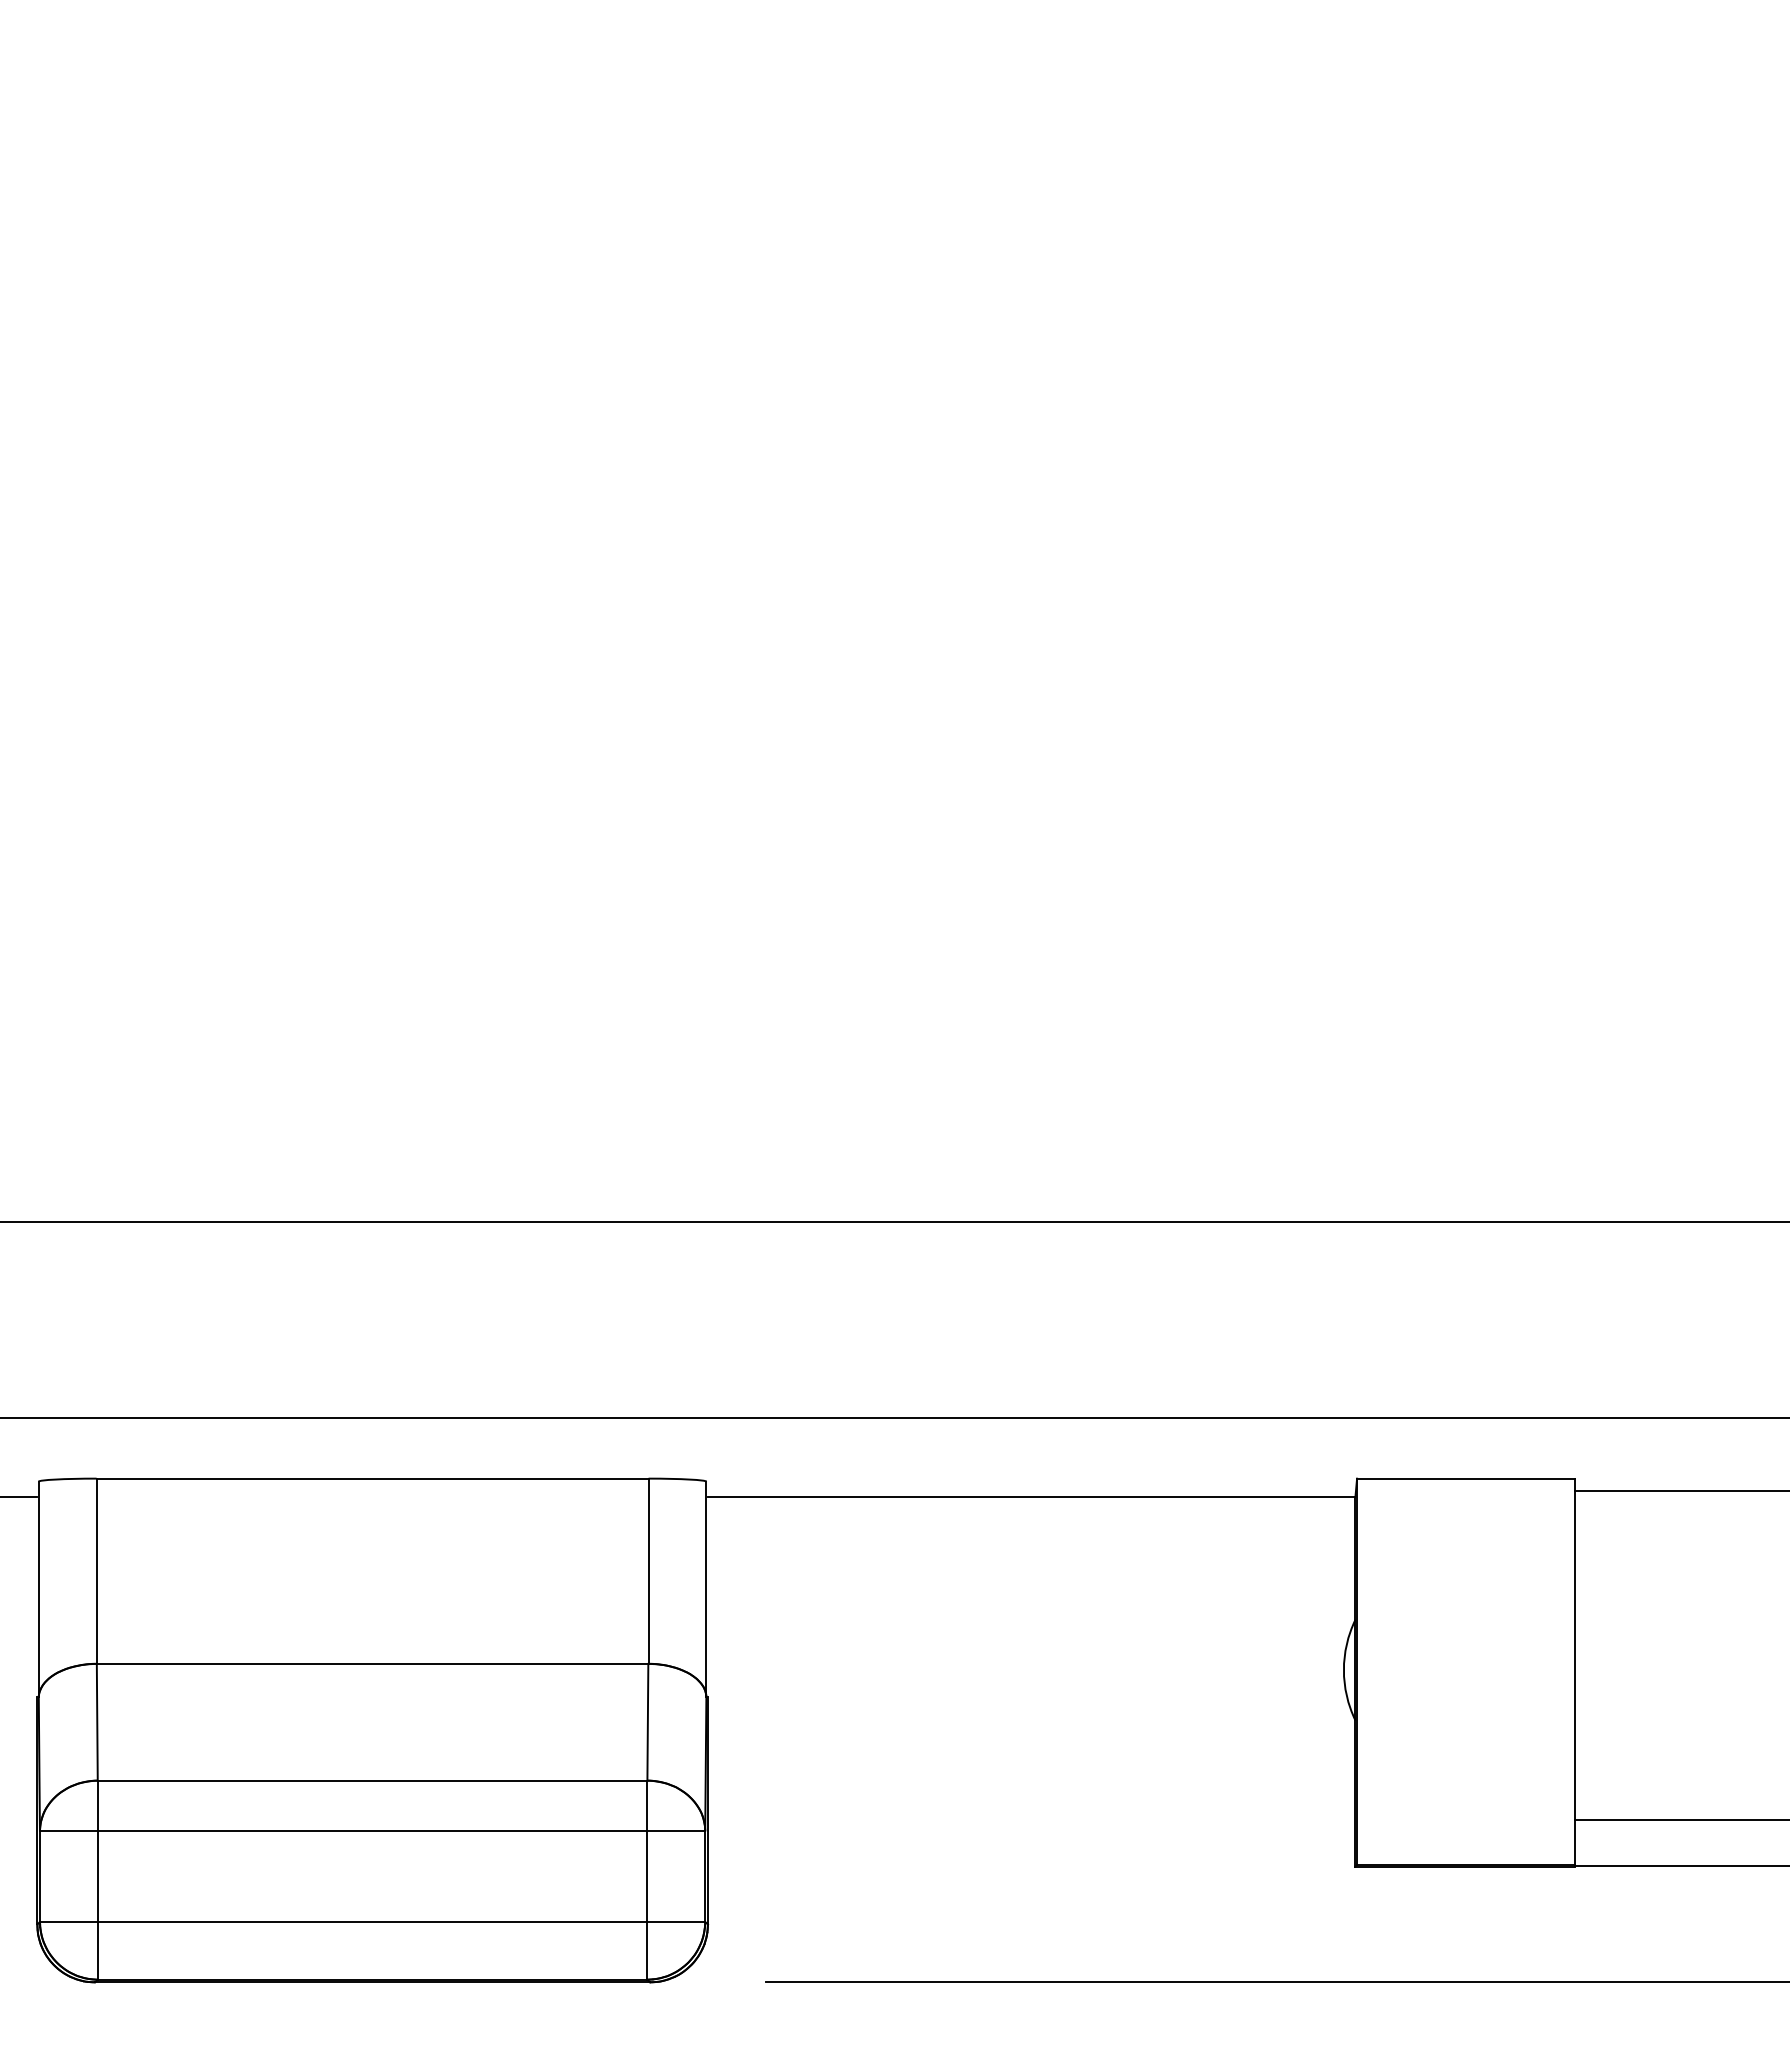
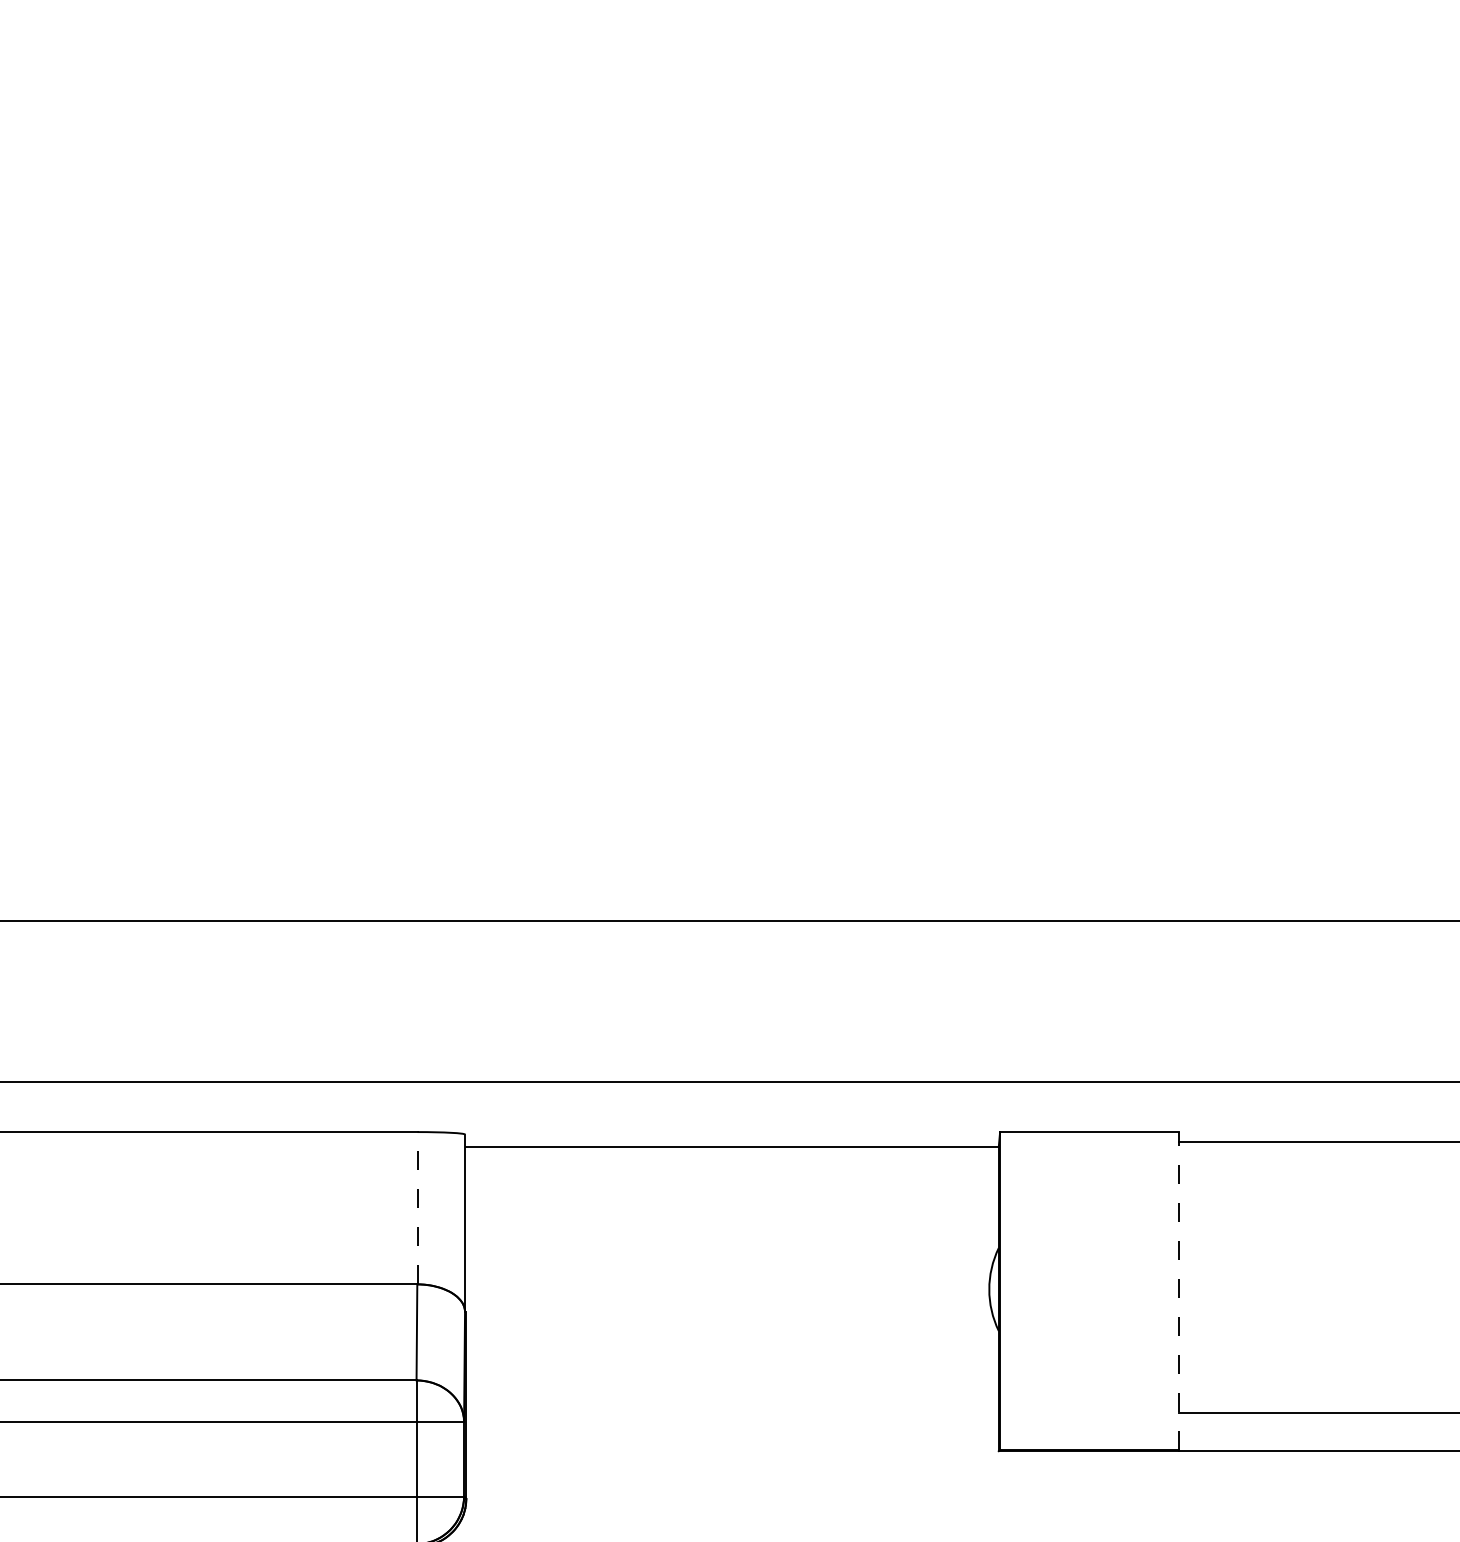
line: (648, 1571) -> (417, 1208), solid -> dashed
line: (1575, 1671) -> (1179, 1290), solid -> dashed

